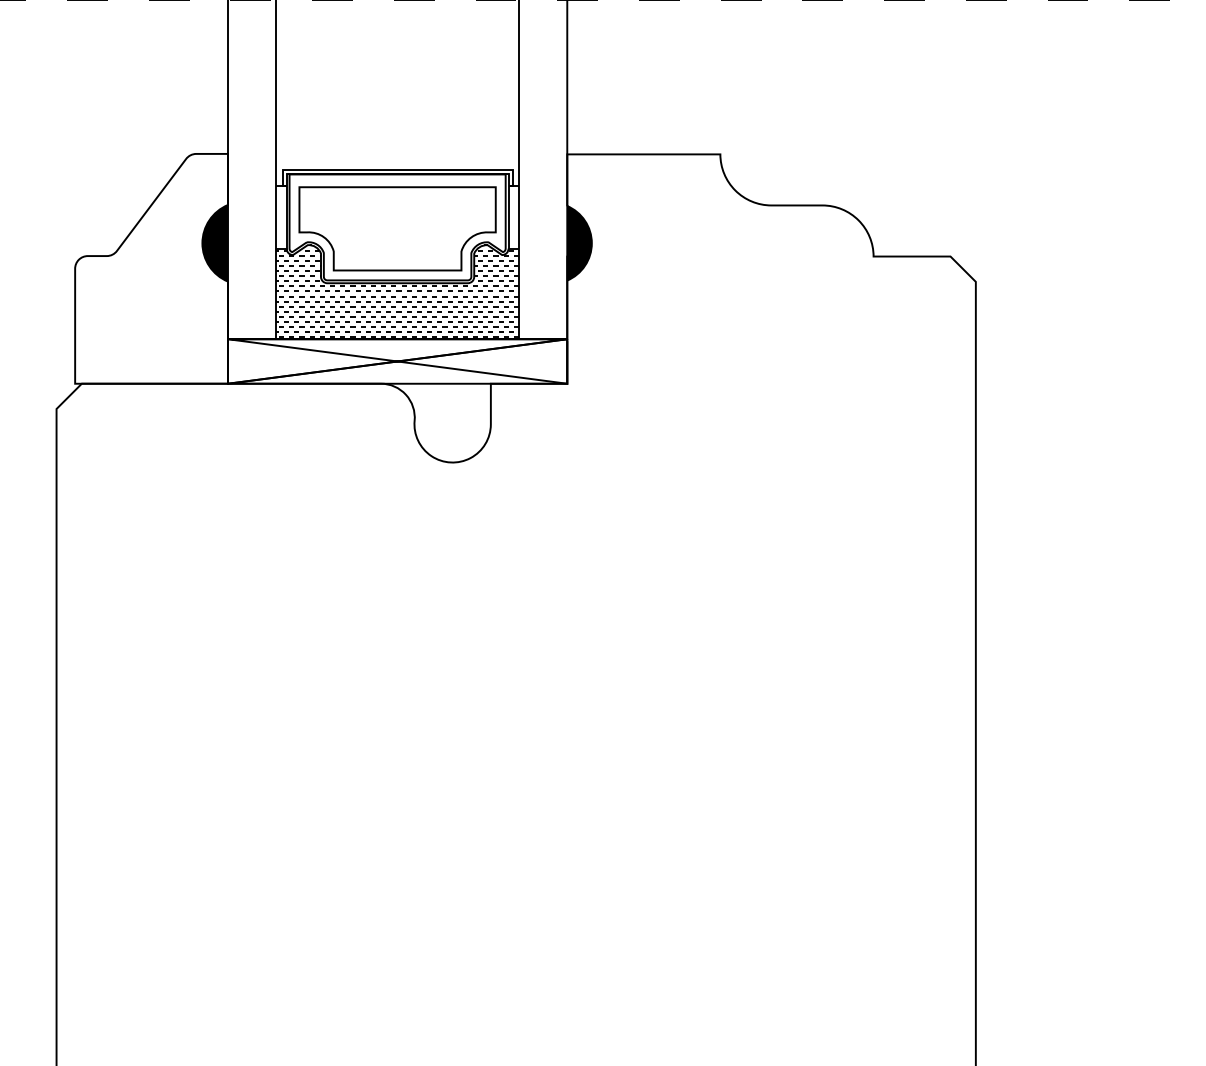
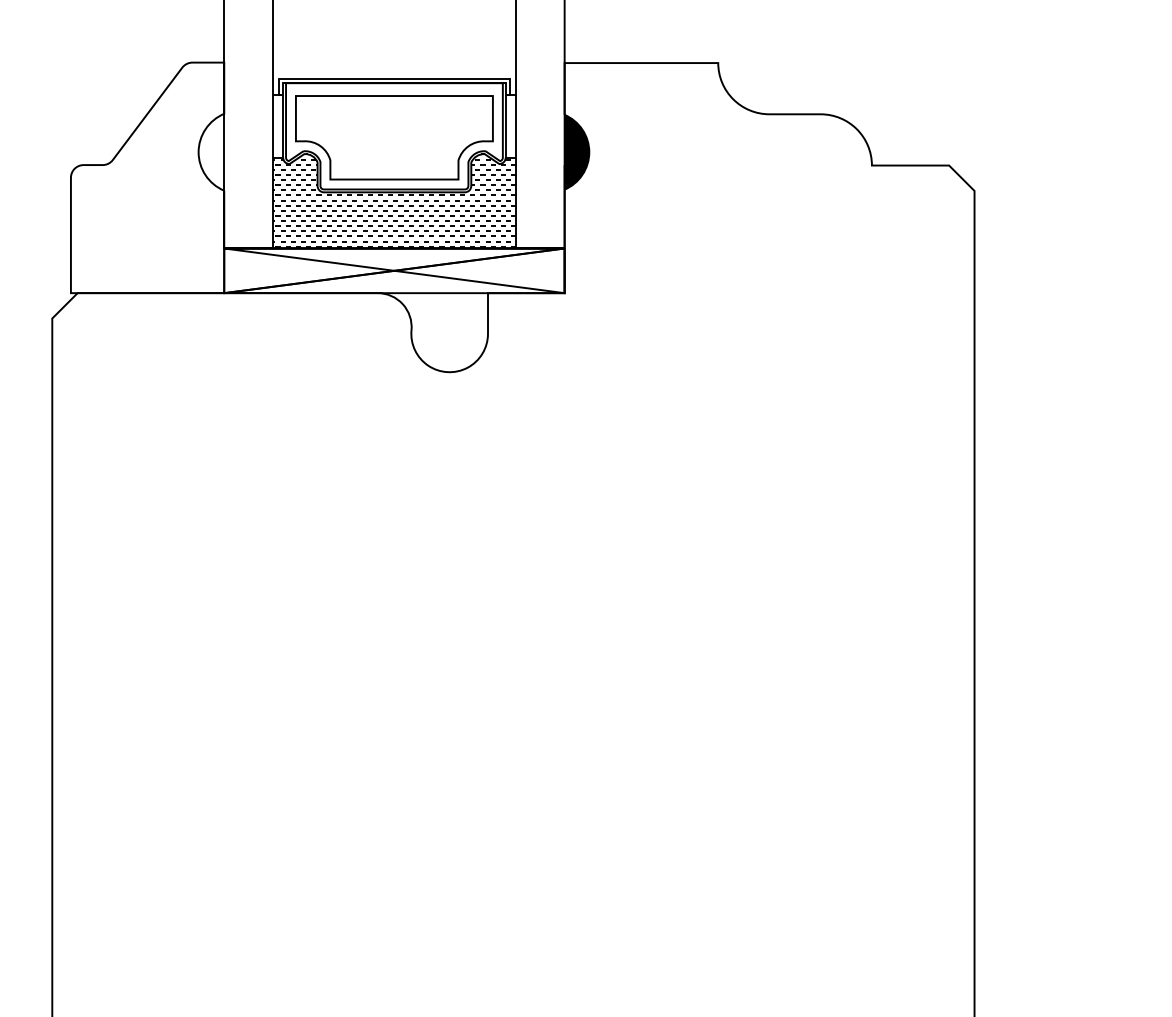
fill: (214, 243) -> (210, 152), removed

